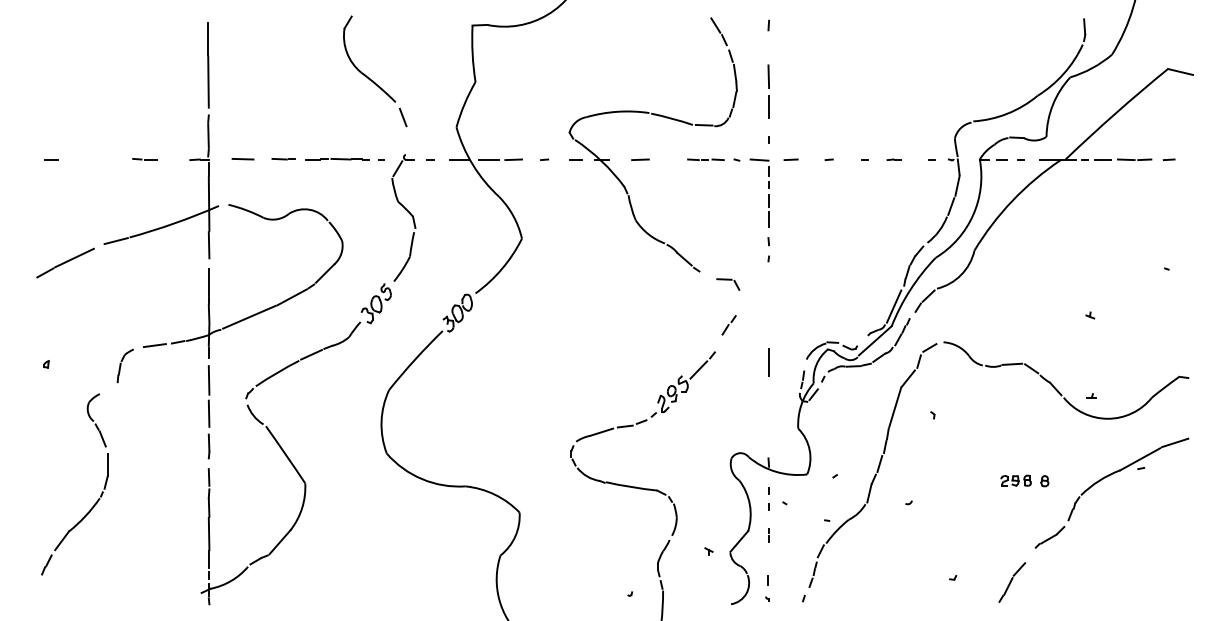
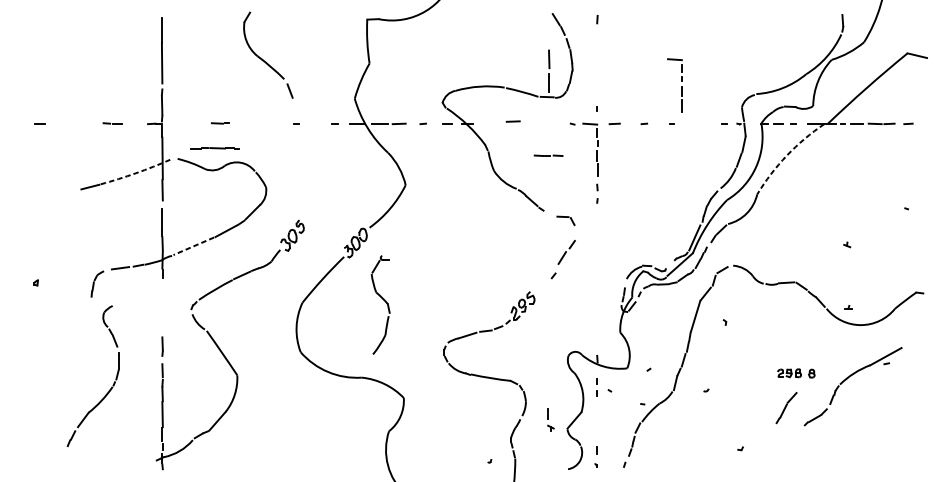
part: (369, 77) -> (263, 59), moved
line: (768, 88) -> (549, 68), moved
part: (877, 111) -> (681, 86), added
line: (242, 159) -> (188, 123), removed
line: (337, 159) -> (214, 148), moved
line: (640, 159) -> (513, 121), moved
line: (705, 159) -> (548, 155), moved
line: (893, 159) -> (694, 123), removed
arc: (1012, 200) -> (786, 155), solid -> dashed
part: (407, 212) -> (383, 300), moved
arc: (174, 223) -> (135, 173), solid -> dashed
line: (65, 262) -> (51, 203), removed
line: (249, 317) -> (193, 246), solid -> dashed
part: (728, 325) -> (566, 252), size x1.6
line: (769, 362) -> (597, 281), removed
line: (698, 369) -> (542, 286), removed
line: (208, 380) -> (162, 295), removed
line: (208, 413) -> (162, 321), removed
line: (1175, 442) -> (913, 343), removed
part: (97, 499) -> (110, 387), moved
line: (768, 535) -> (548, 414), moved
part: (1012, 582) -> (786, 408), moved

